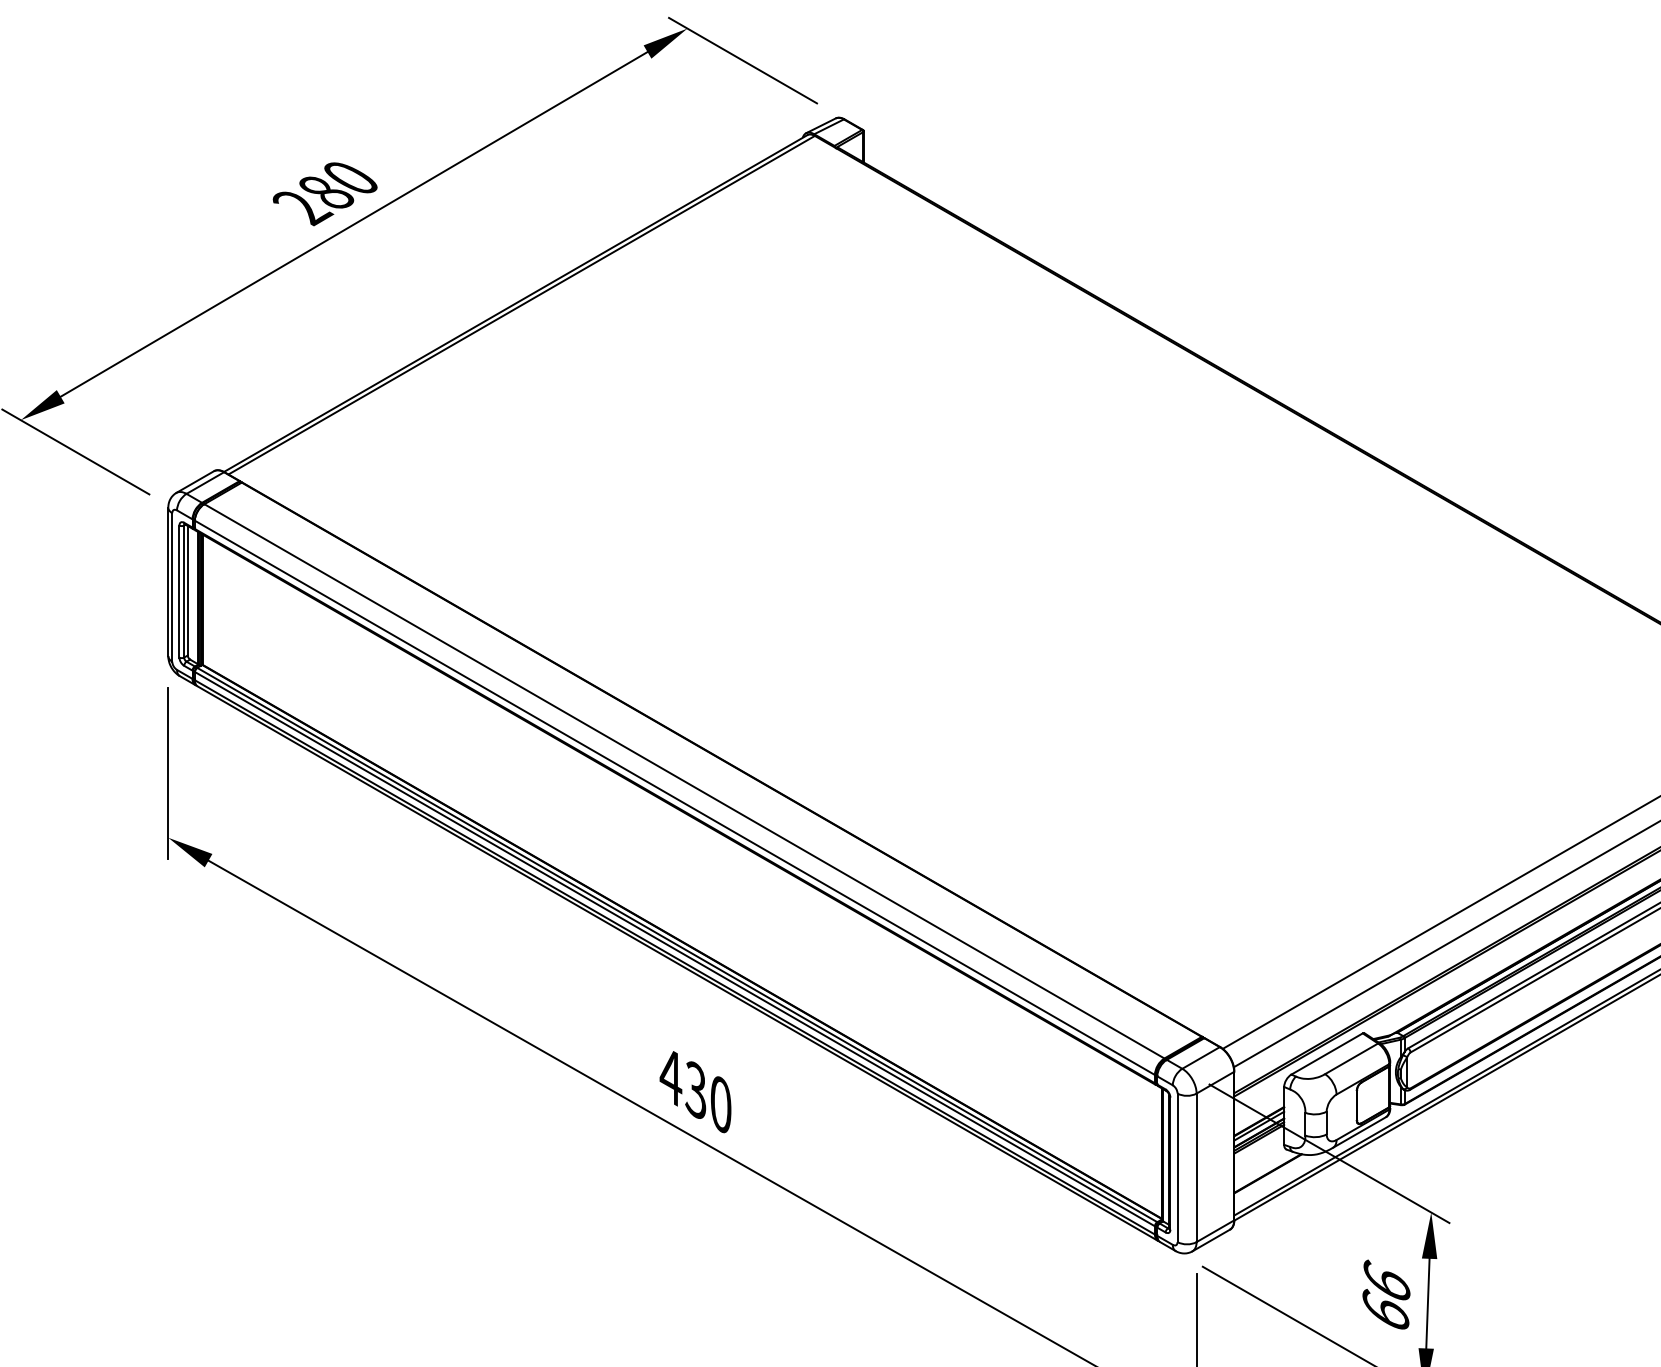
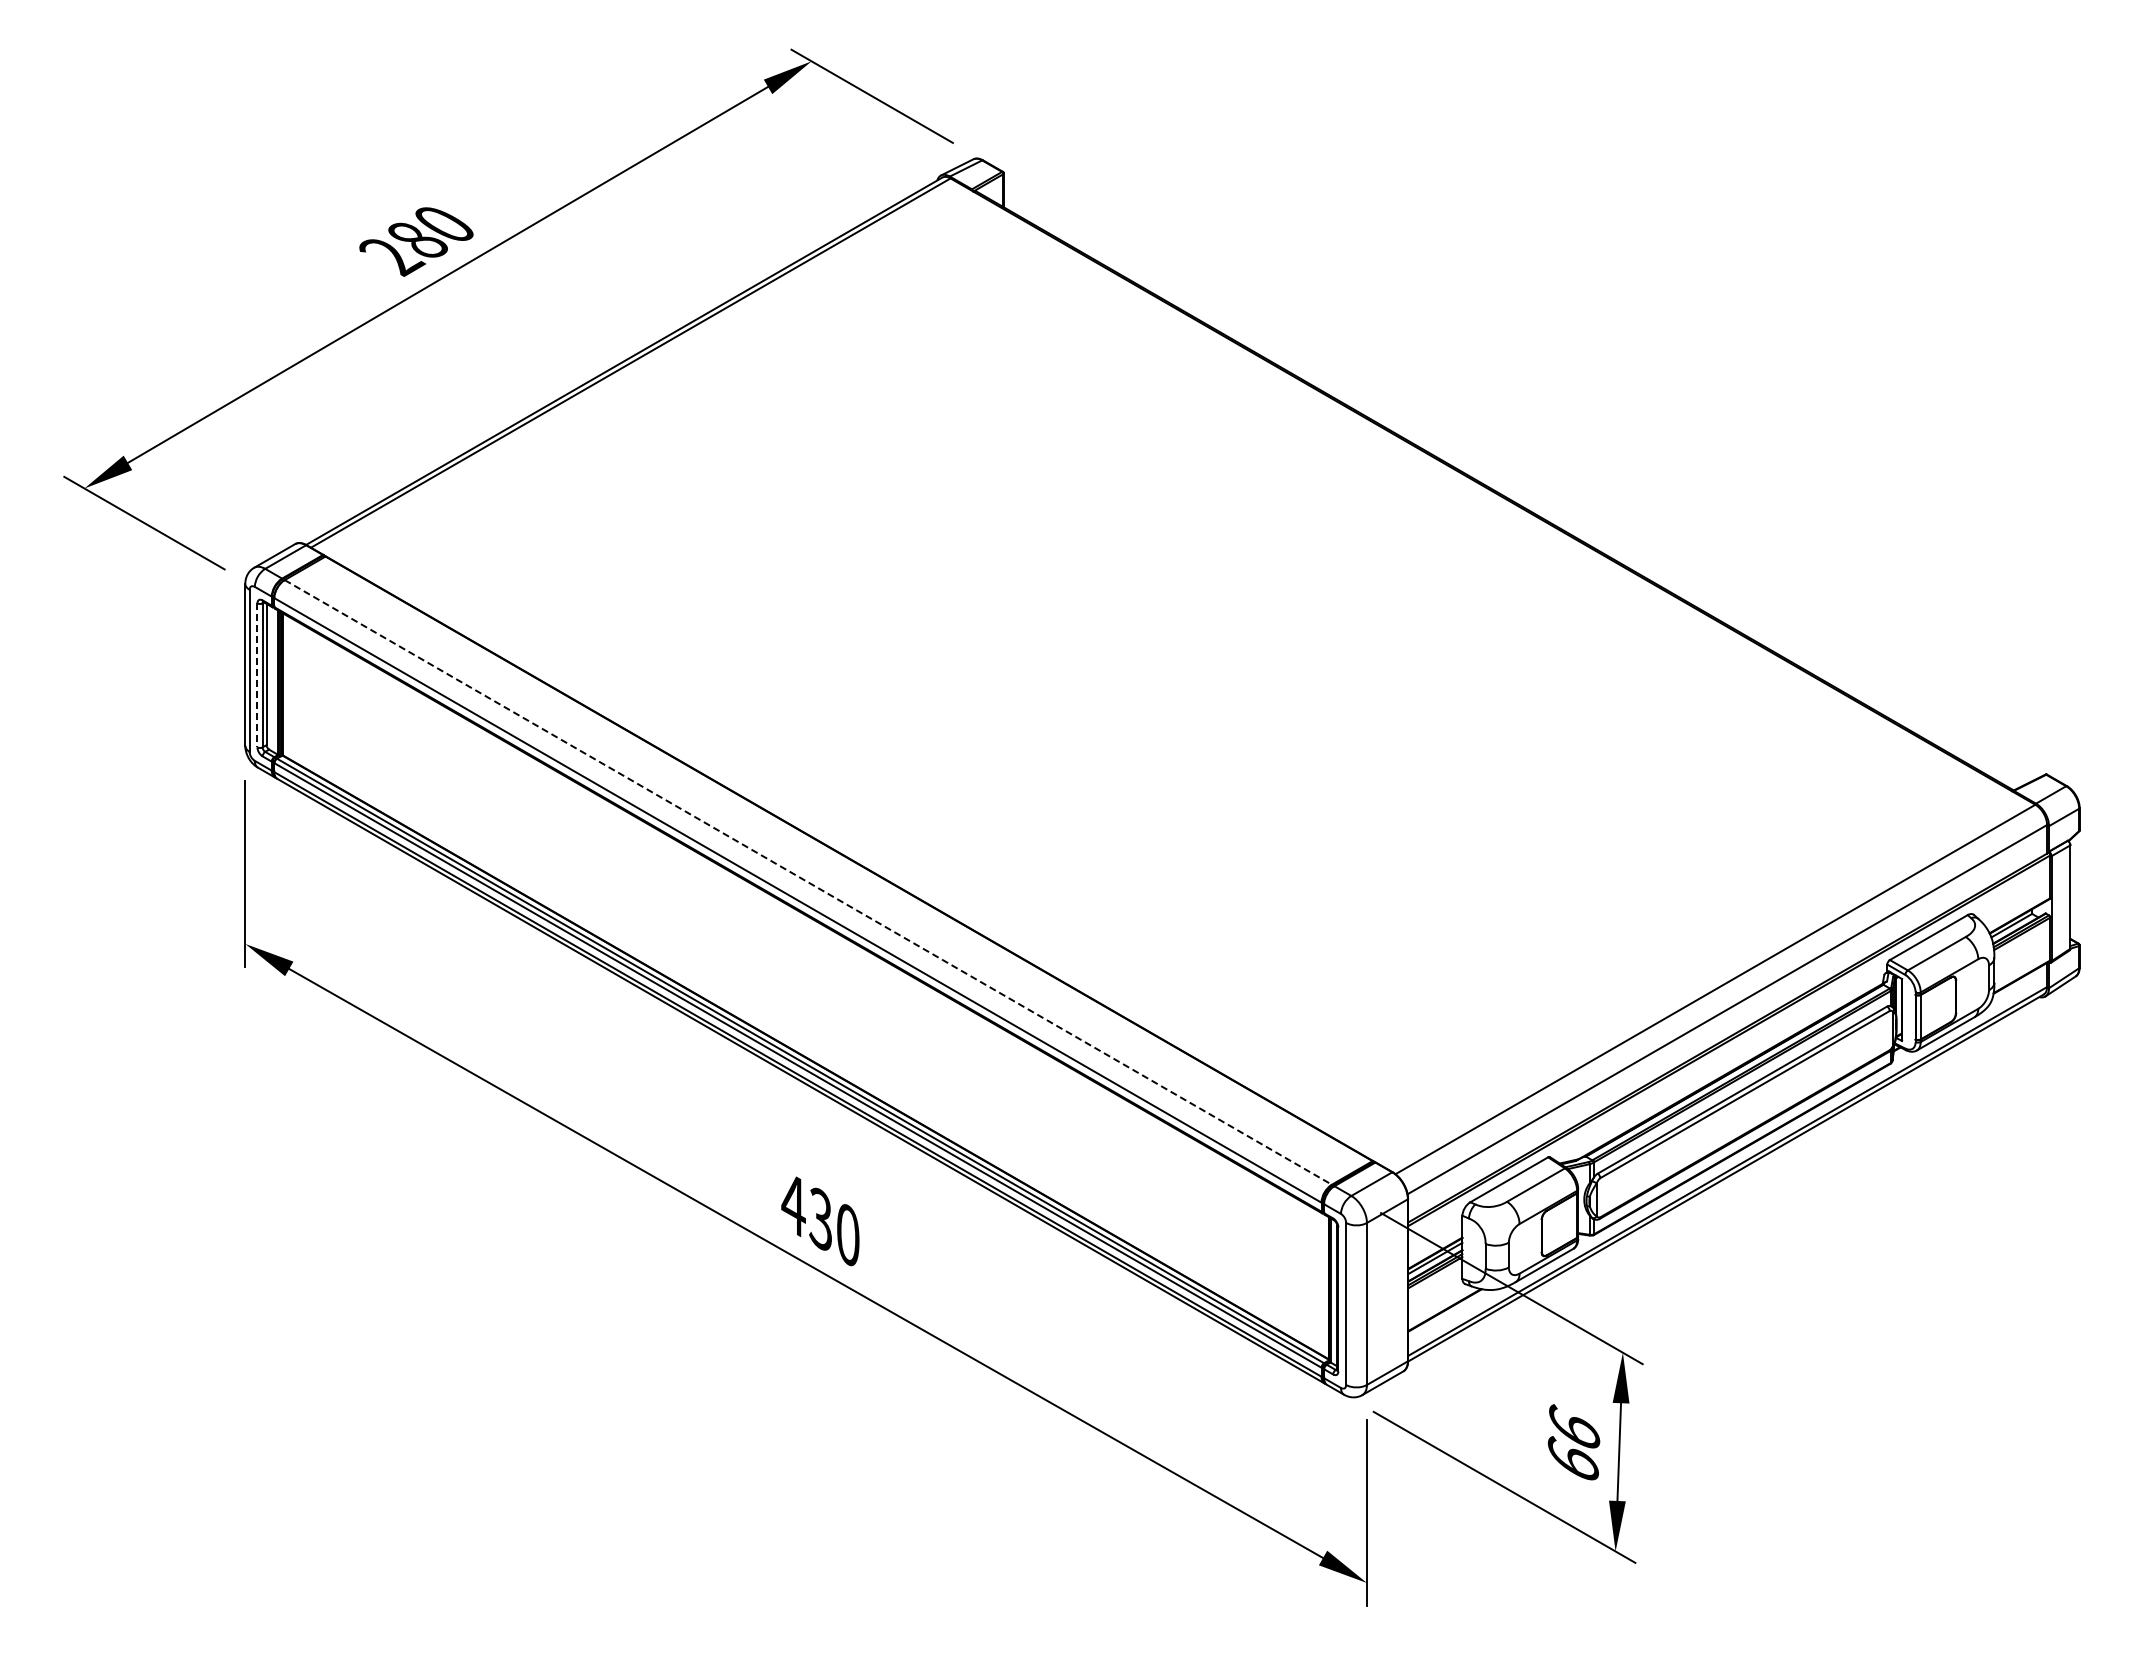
line: (179, 591) -> (257, 675), solid -> dashed
line: (684, 781) -> (808, 882), solid -> dashed

